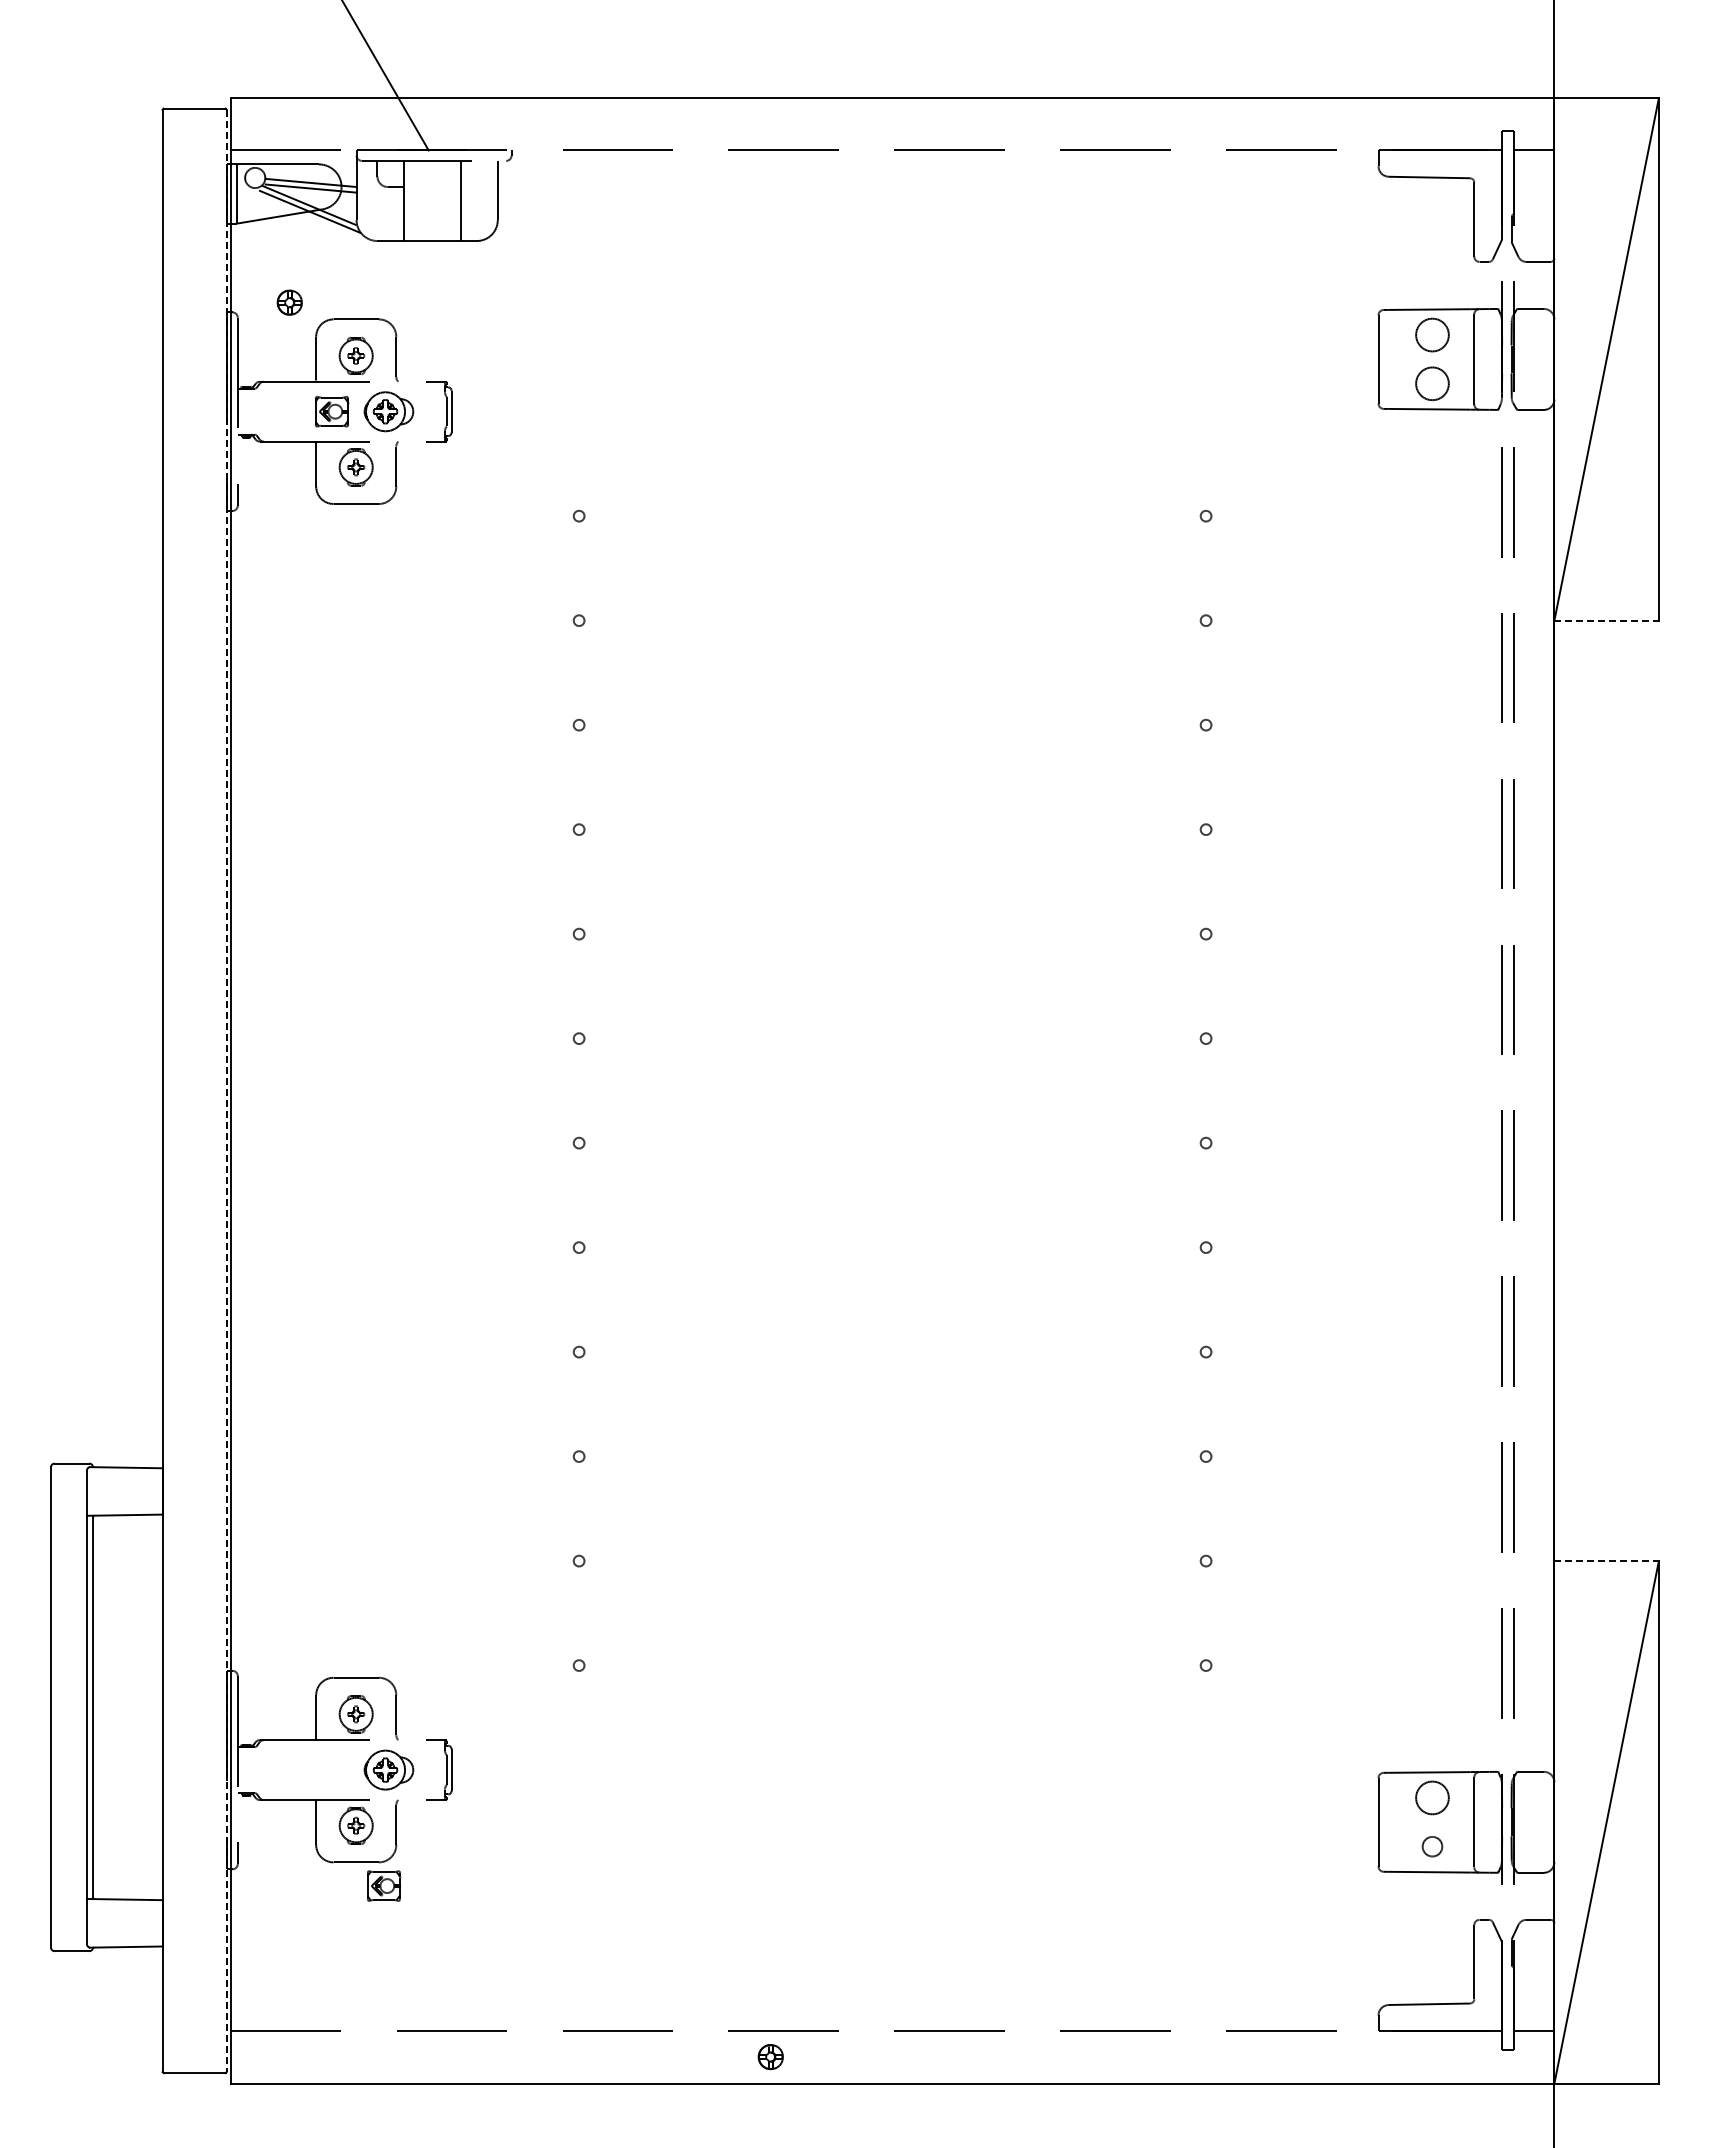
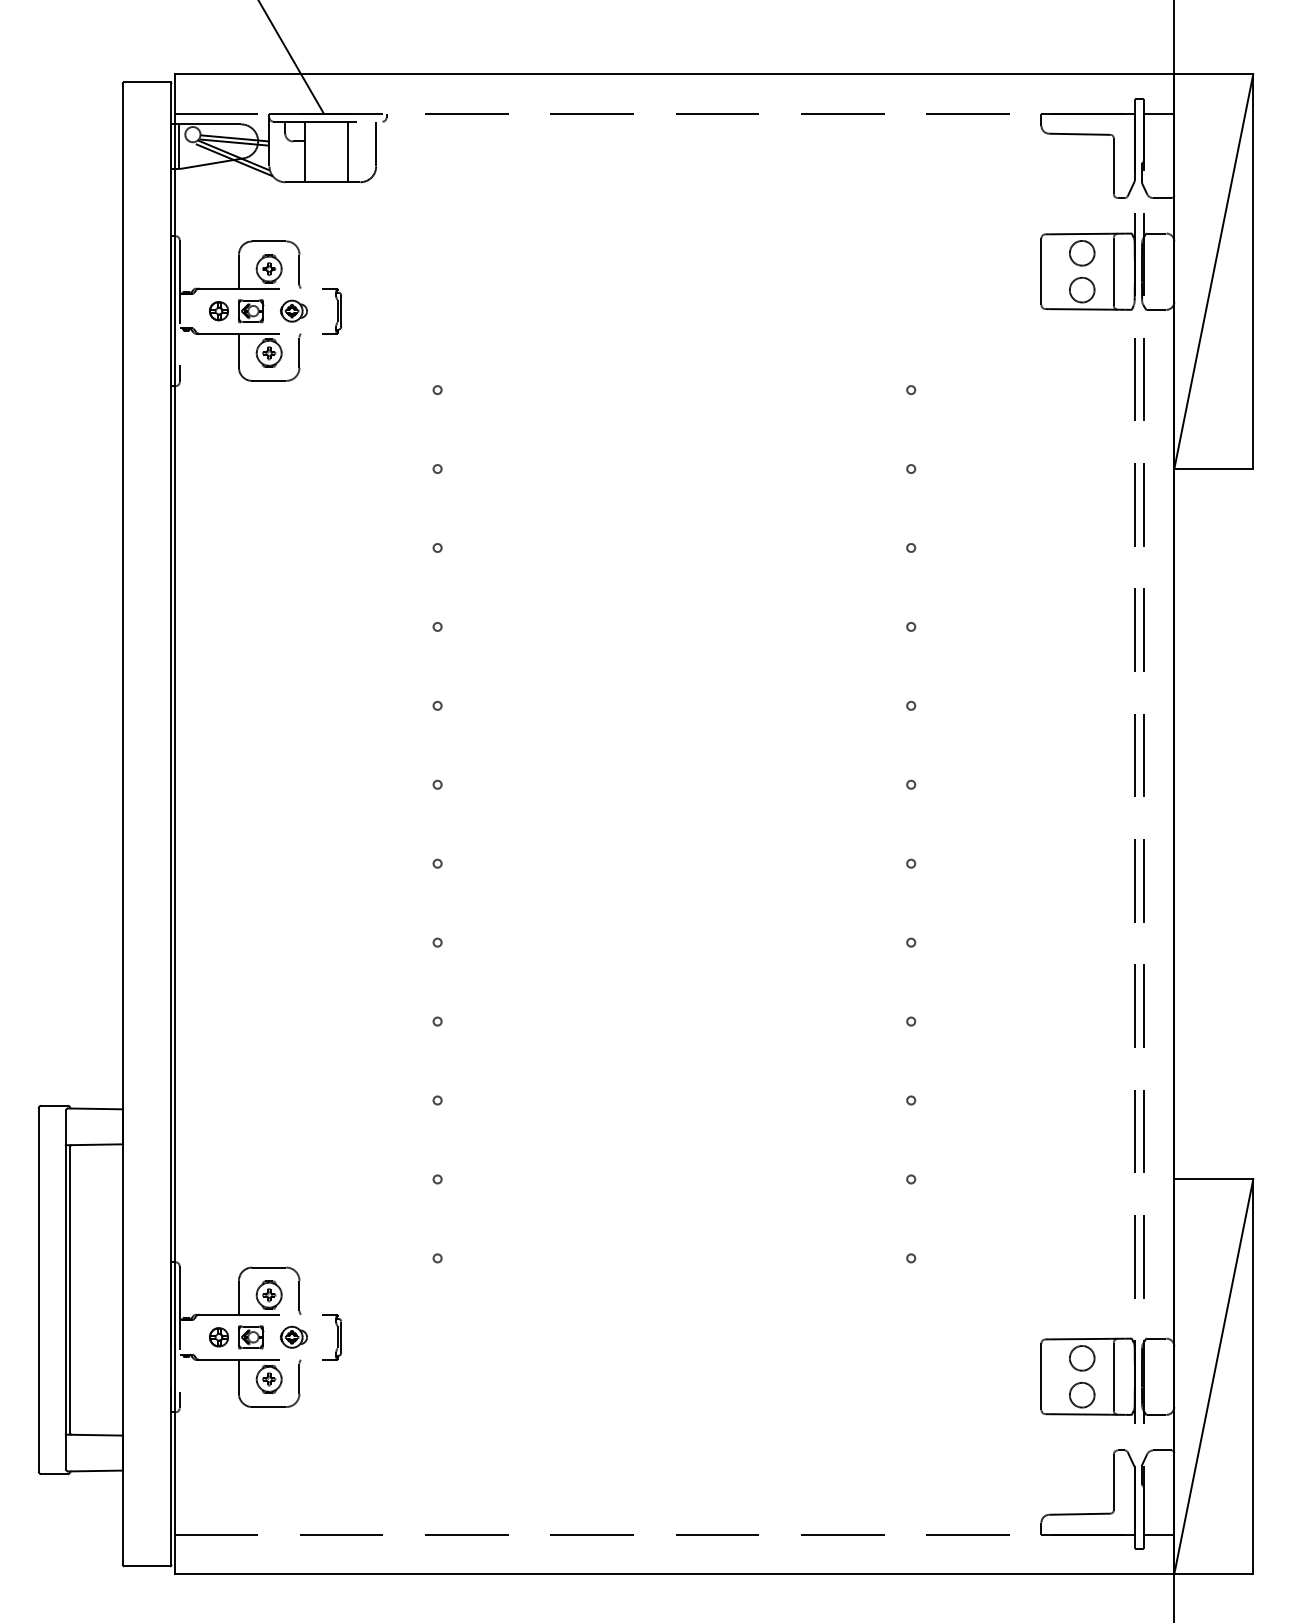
part: (289, 302) -> (218, 311), moved
part: (388, 411) -> (293, 311), size x0.71
line: (1607, 620) -> (1214, 468), dashed -> solid
line: (226, 1091) -> (171, 824), dashed -> solid
line: (1607, 1561) -> (1214, 1179), dashed -> solid
part: (388, 1769) -> (293, 1336), size x0.71
circle: (1432, 1846) -> (1082, 1395), size x1.67
part: (384, 1885) -> (251, 1336), moved
part: (770, 2057) -> (218, 1337), moved

